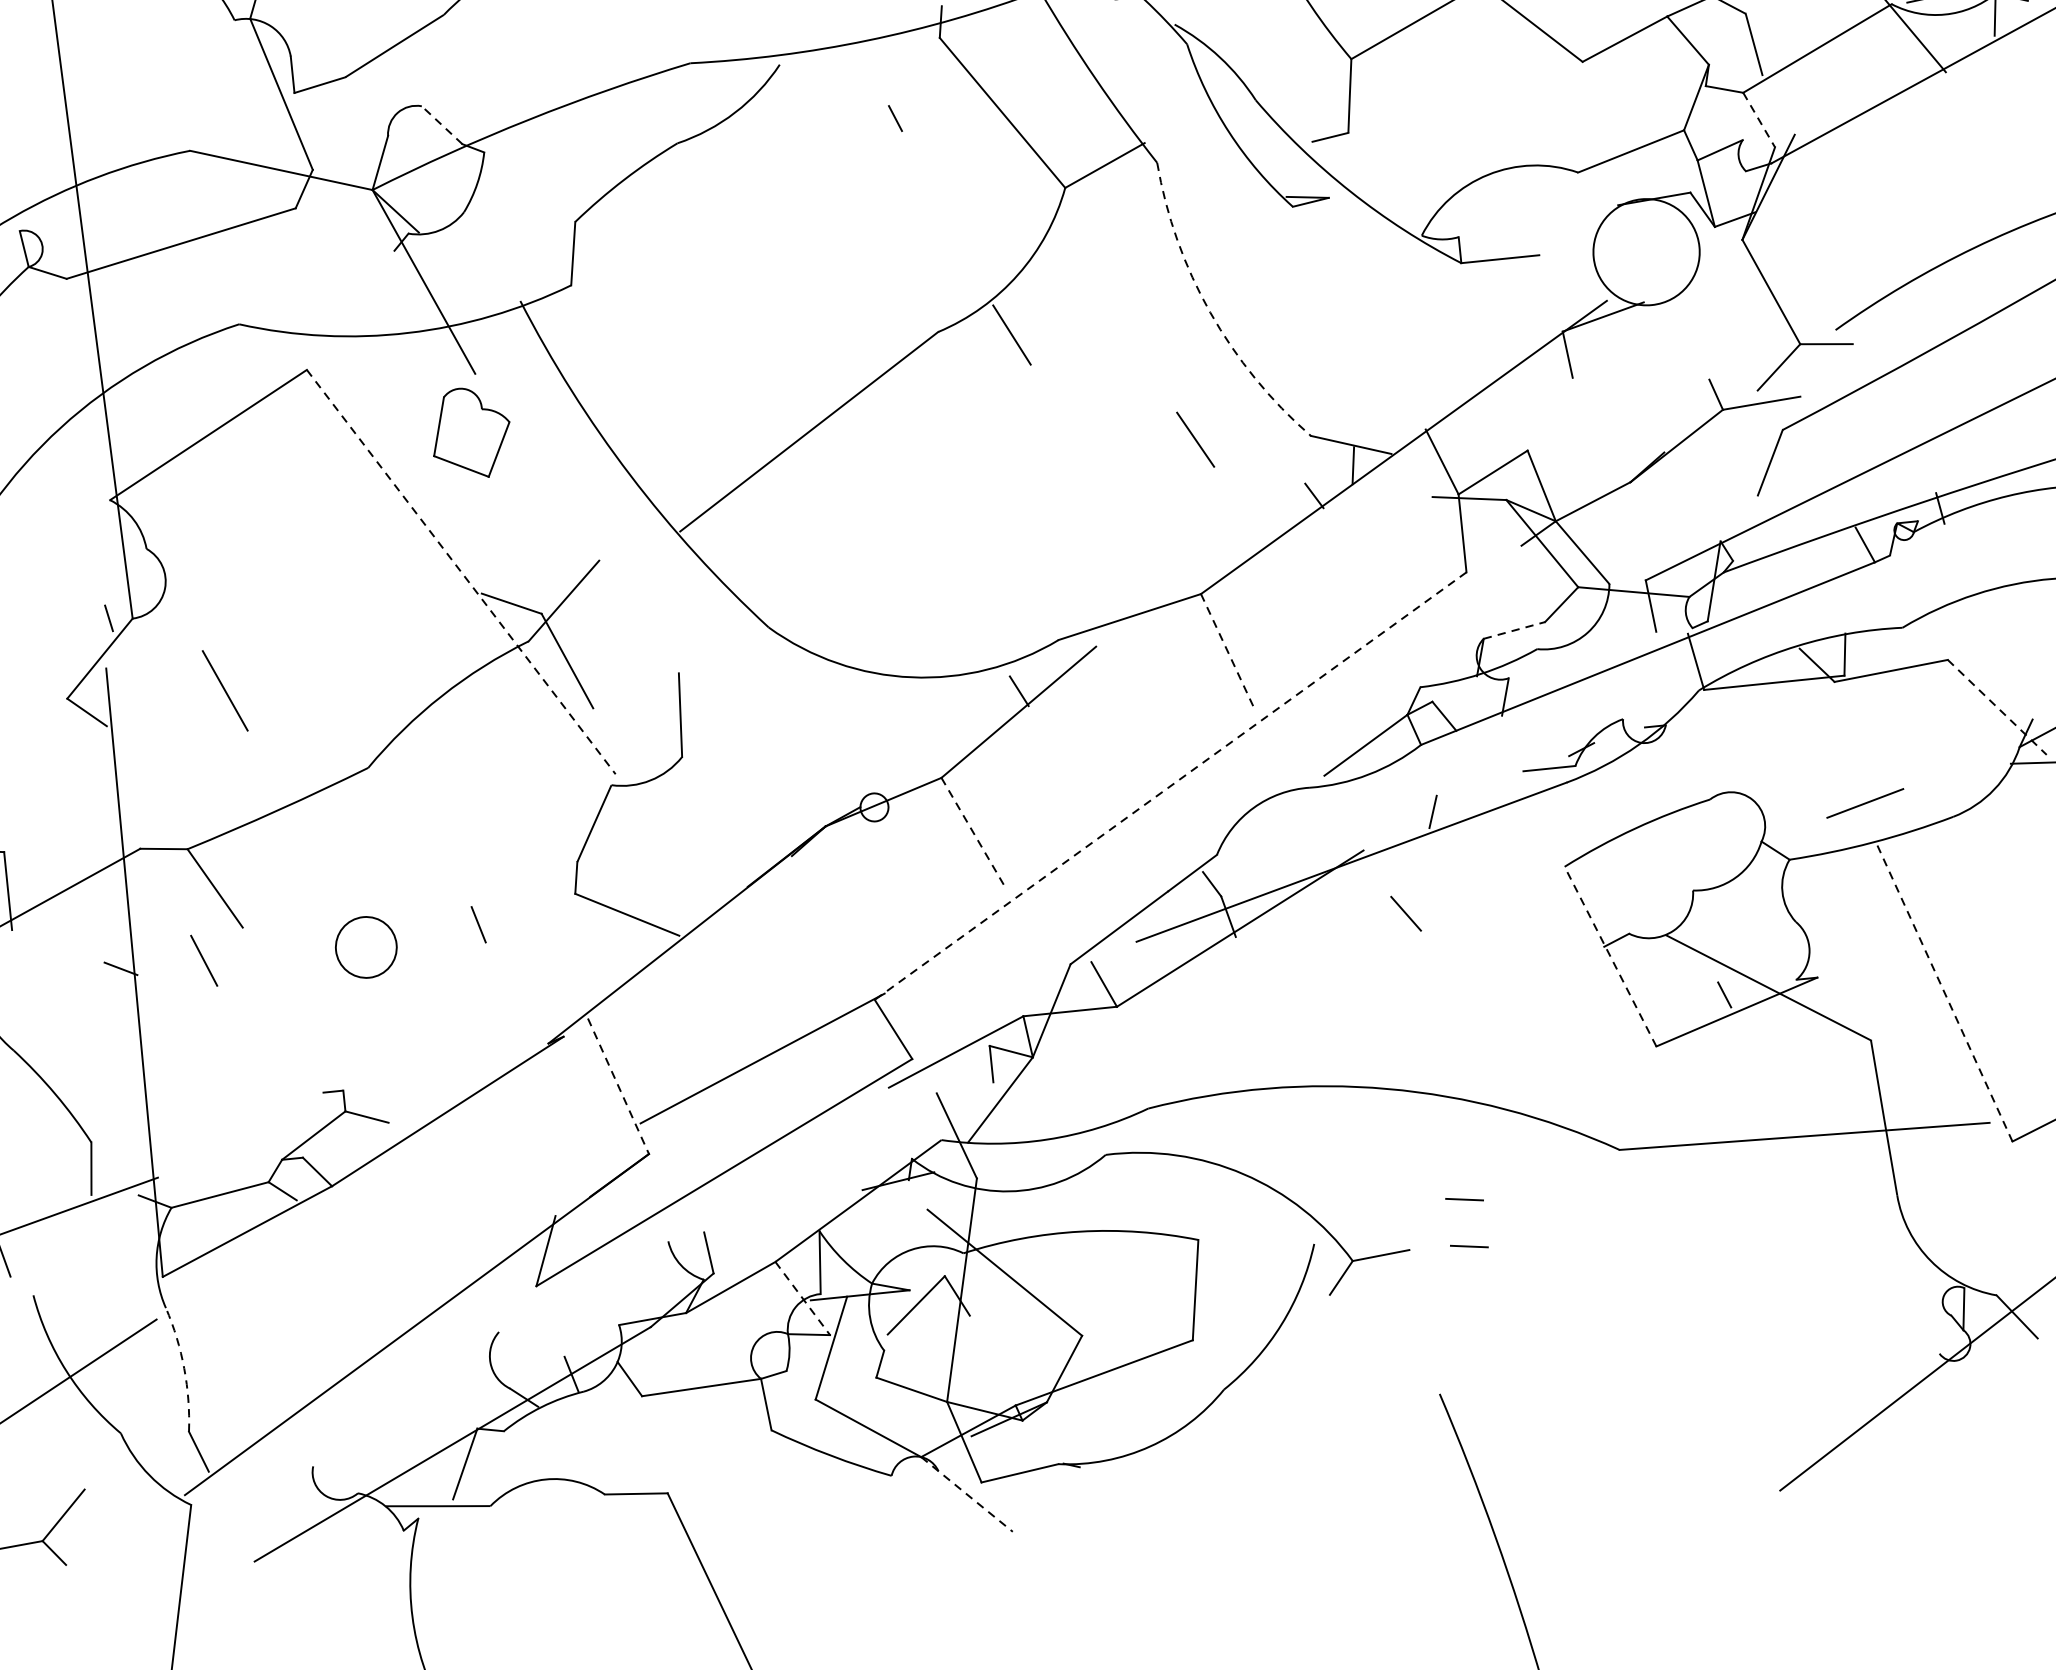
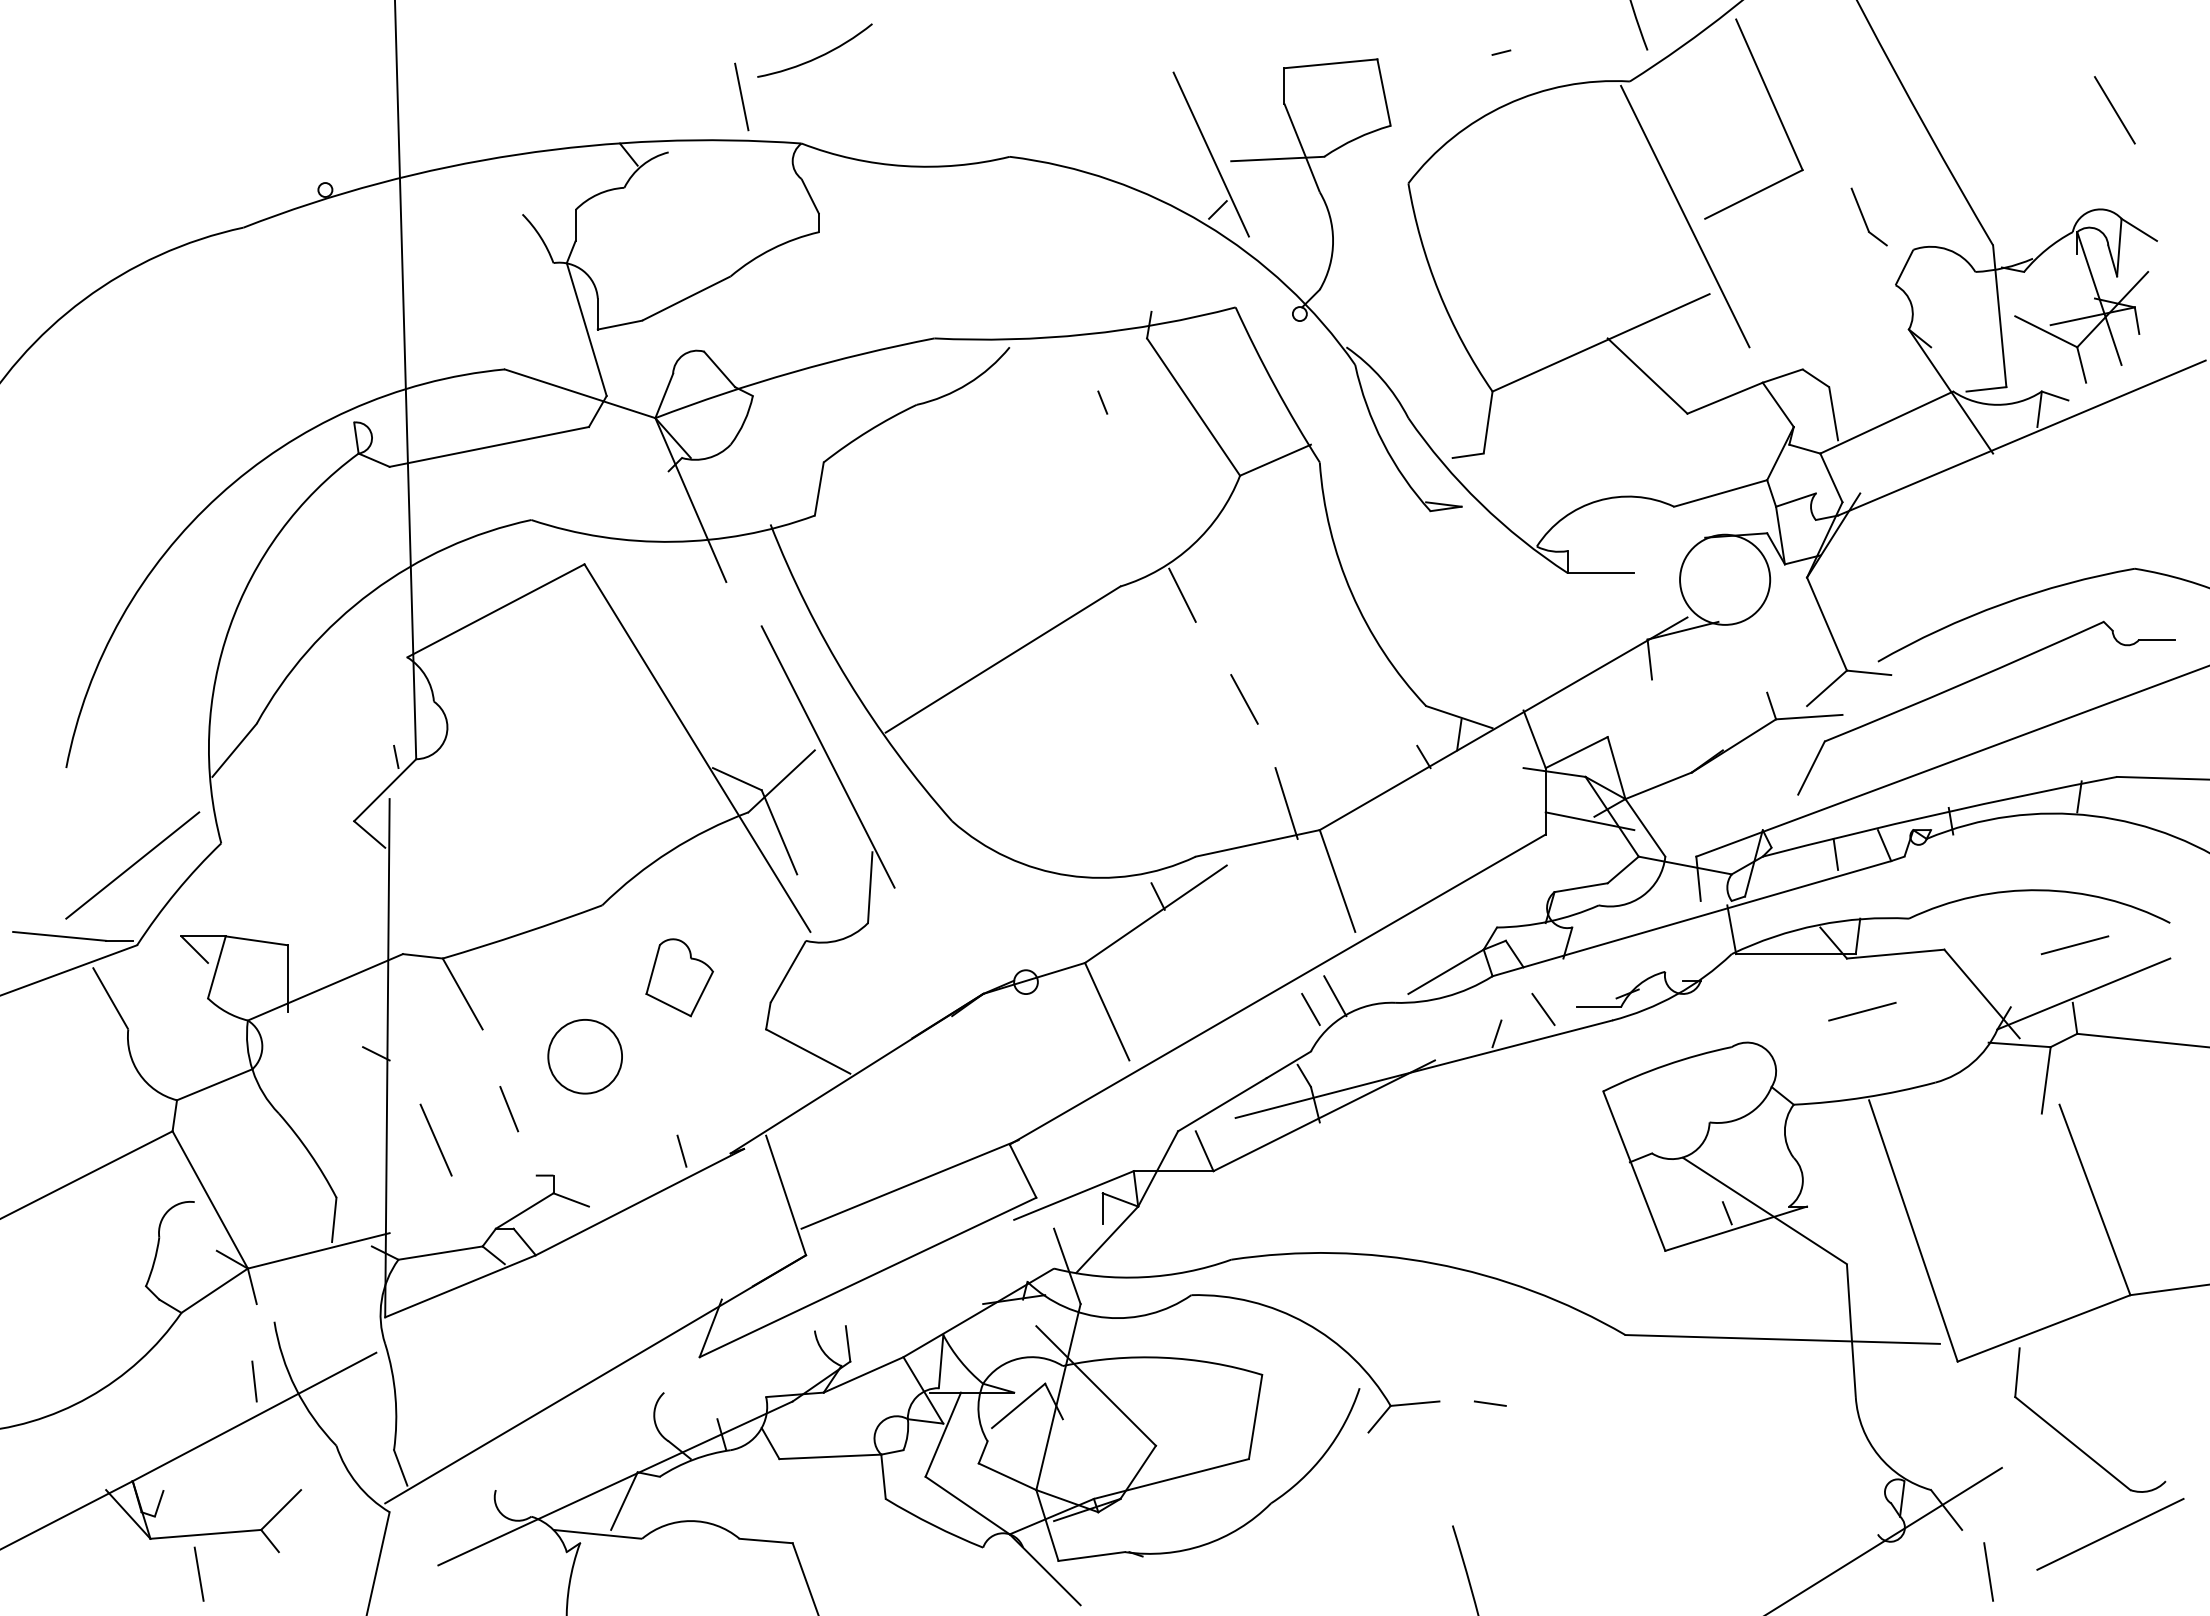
line: (1759, 119) -> (1831, 477), dashed -> solid
line: (441, 125) -> (719, 369), dashed -> solid
arc: (1209, 312) -> (1351, 593), dashed -> solid
part: (470, 432) -> (679, 977), moved
line: (1195, 439) -> (1244, 699), moved
line: (1516, 551) -> (1589, 821), added
line: (1808, 560) -> (1835, 853), added
line: (614, 566) -> (827, 756), added
line: (1158, 566) -> (1286, 803), added
line: (461, 572) -> (697, 748), dashed -> solid
line: (1514, 630) -> (1581, 887), dashed -> solid
line: (1227, 652) -> (1337, 881), dashed -> solid
line: (224, 690) -> (435, 1139), moved
line: (1997, 707) -> (1982, 994), dashed -> solid
line: (1170, 786) -> (1277, 989), dashed -> solid
line: (1239, 787) -> (1335, 996), added
line: (1865, 803) -> (1862, 1011), moved
line: (1211, 804) -> (1310, 1008), added
line: (973, 832) -> (1107, 1011), dashed -> solid
line: (1406, 912) -> (1543, 1008), moved
line: (478, 923) -> (681, 1150), moved
circle: (366, 947) -> (585, 1056), size x1.43
line: (1610, 957) -> (1634, 1171), dashed -> solid
line: (204, 961) -> (509, 1109), moved
line: (1945, 992) -> (1913, 1230), dashed -> solid
line: (618, 1086) -> (786, 1195), dashed -> solid
line: (1464, 1199) -> (1490, 1363), removed
line: (802, 1298) -> (923, 1390), dashed -> solid
line: (17, 1367) -> (254, 1381), added
arc: (184, 1368) -> (395, 1396), dashed -> solid
line: (967, 1495) -> (1045, 1570), dashed -> solid

